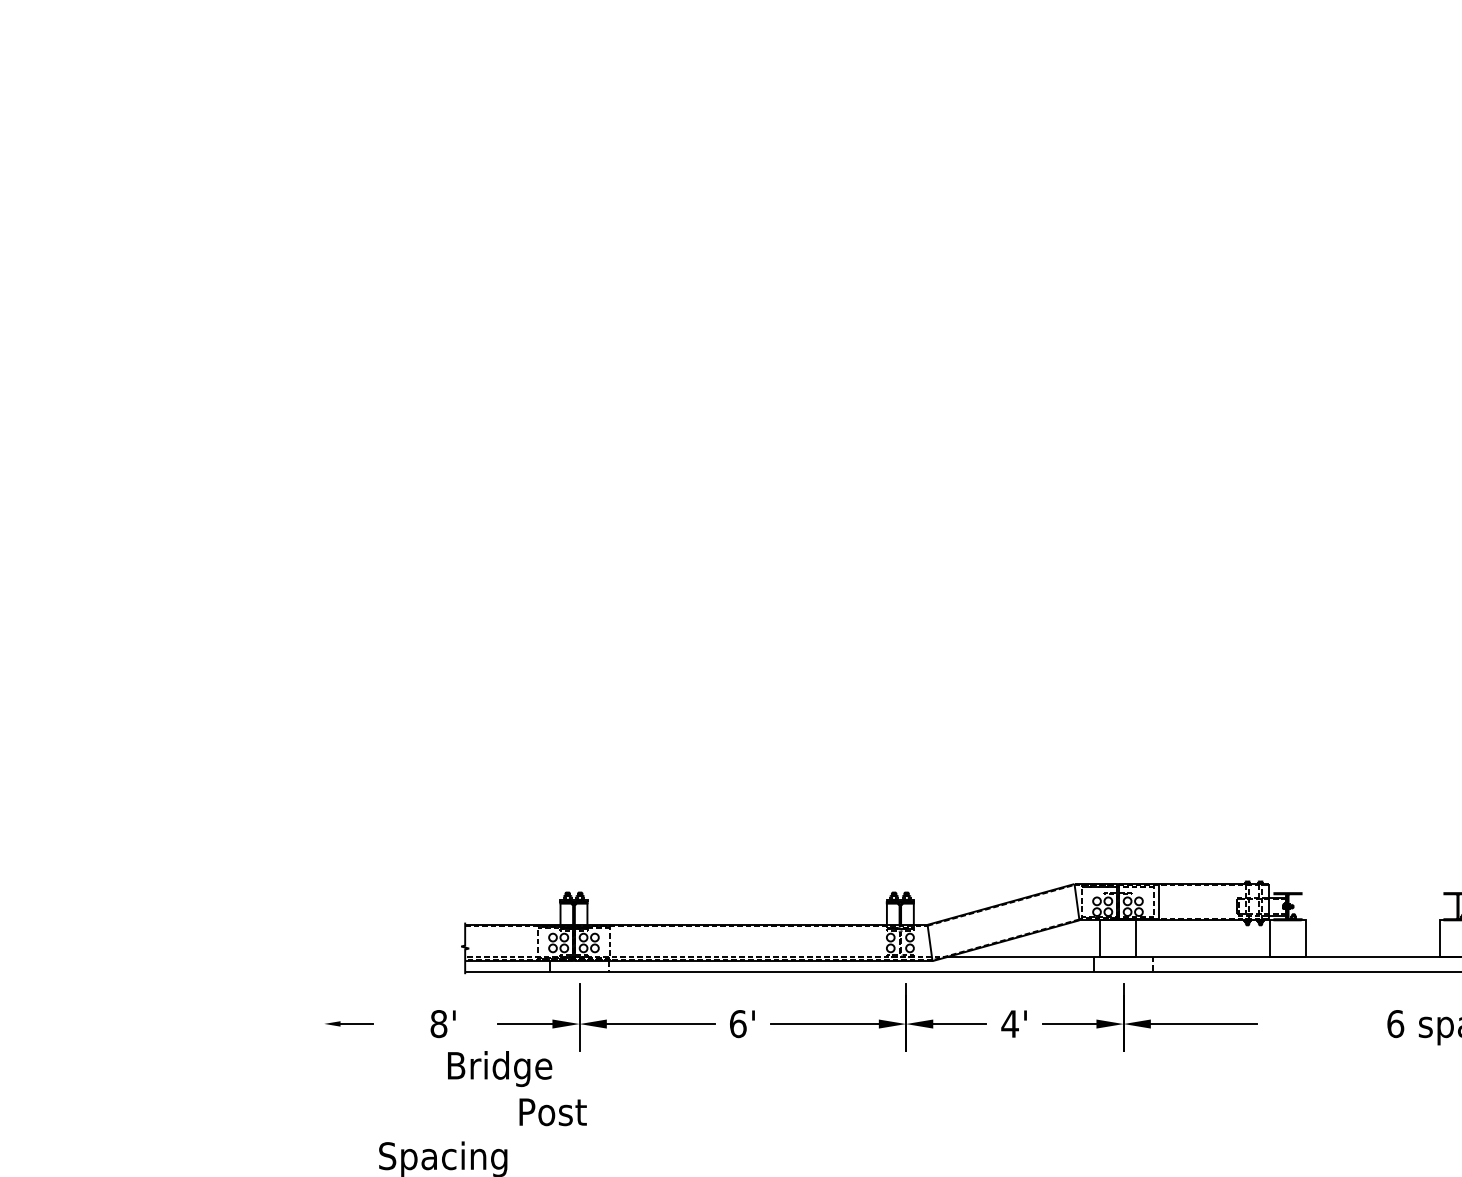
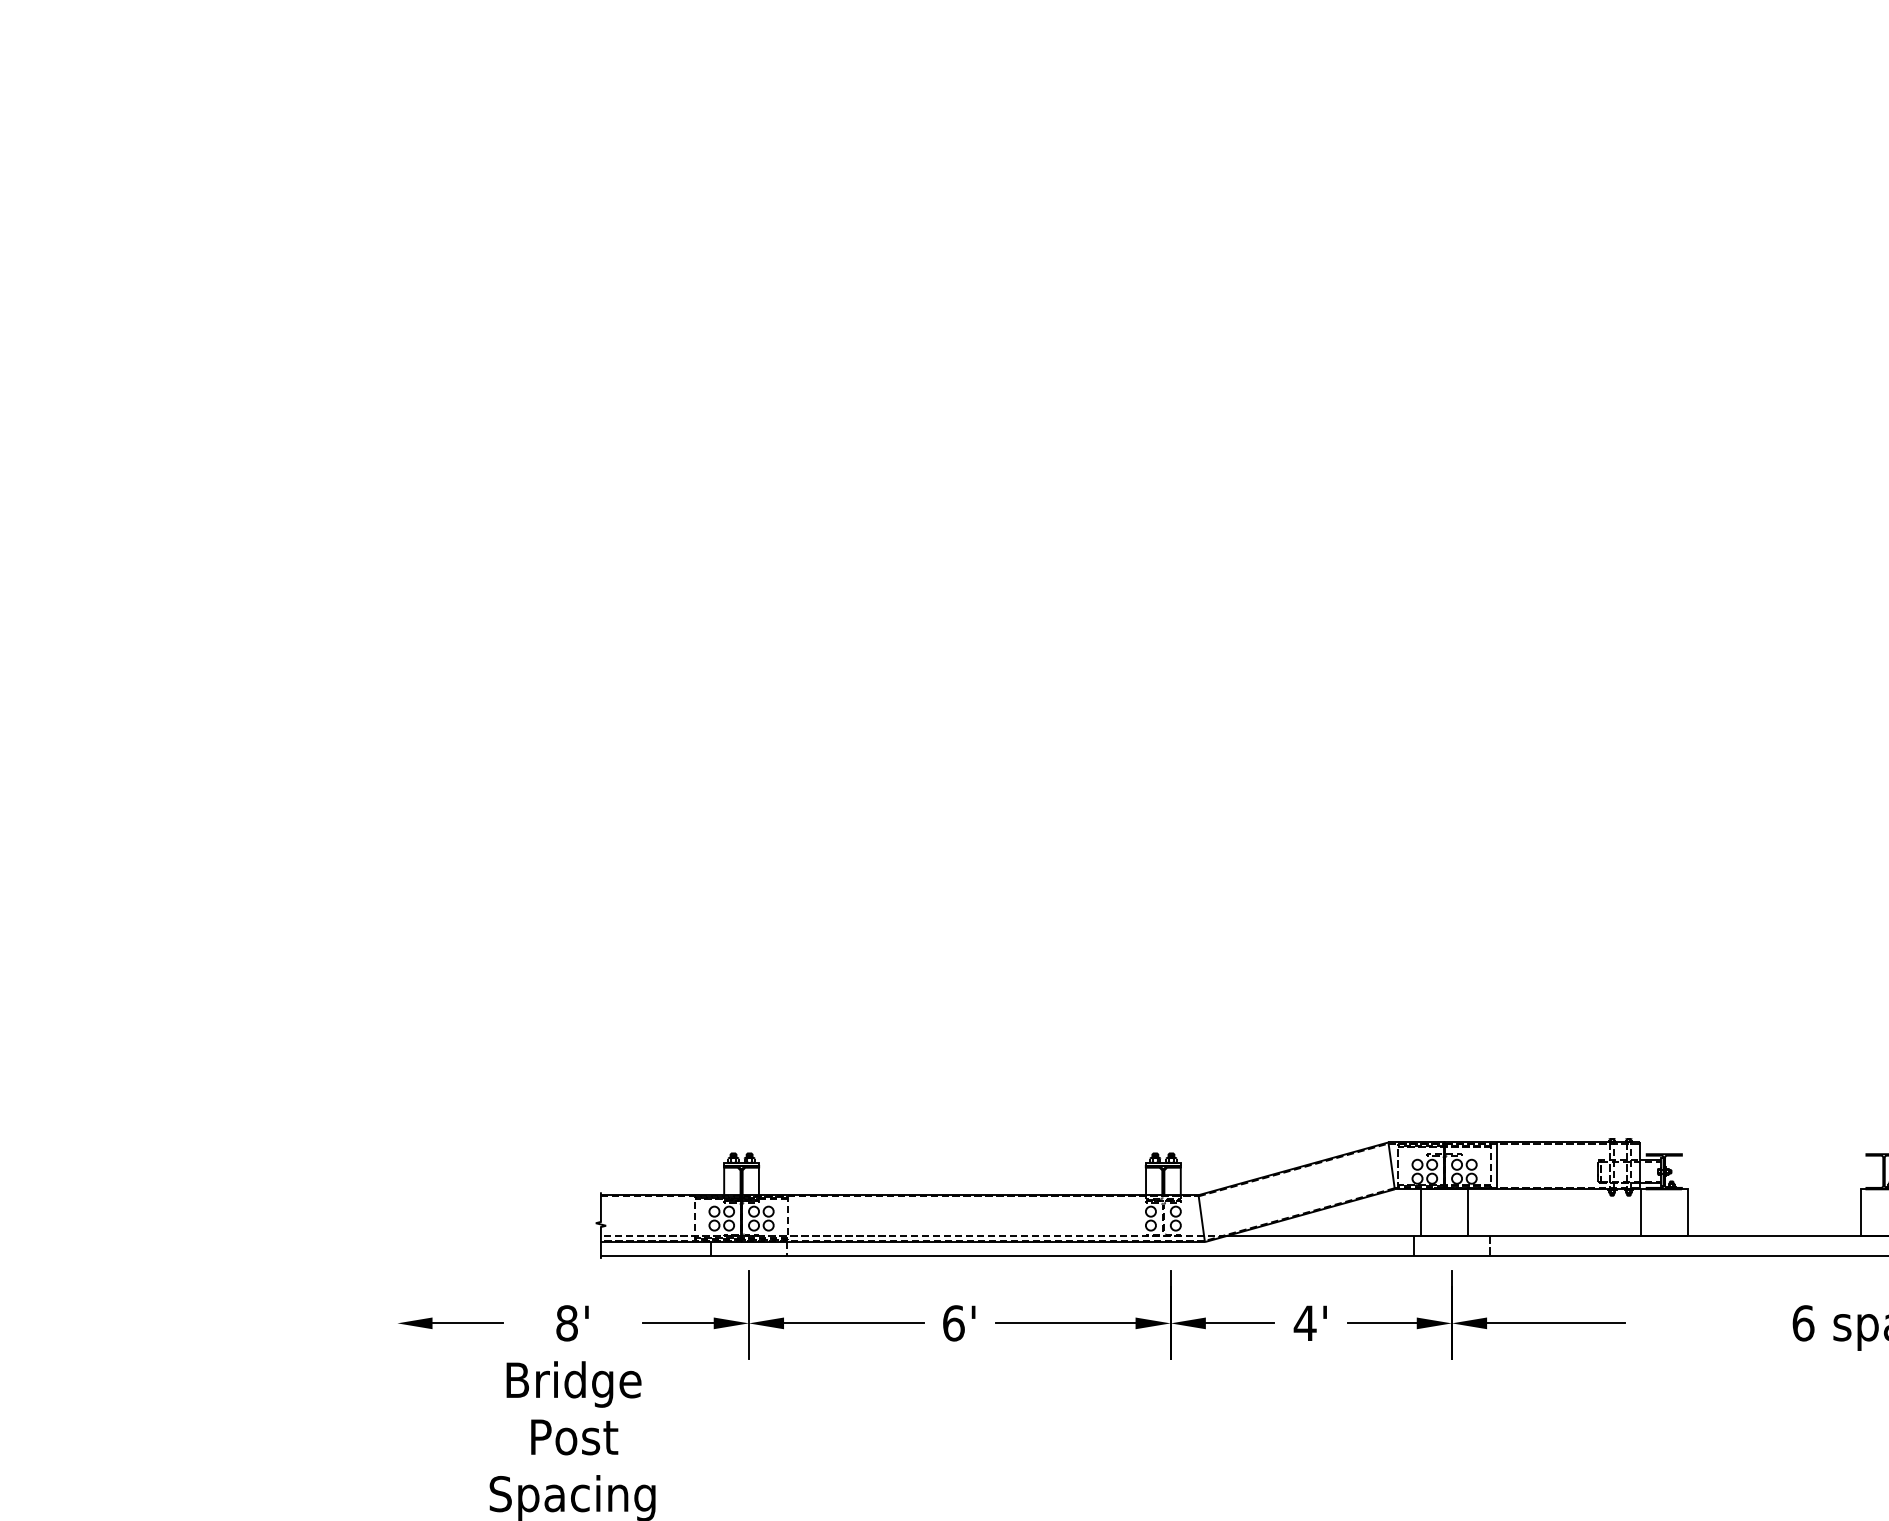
part: (348, 1023) -> (450, 1322), size x1.67
text: (499, 1069) -> (573, 1384), moved
text: (553, 1112) -> (574, 1437), moved

